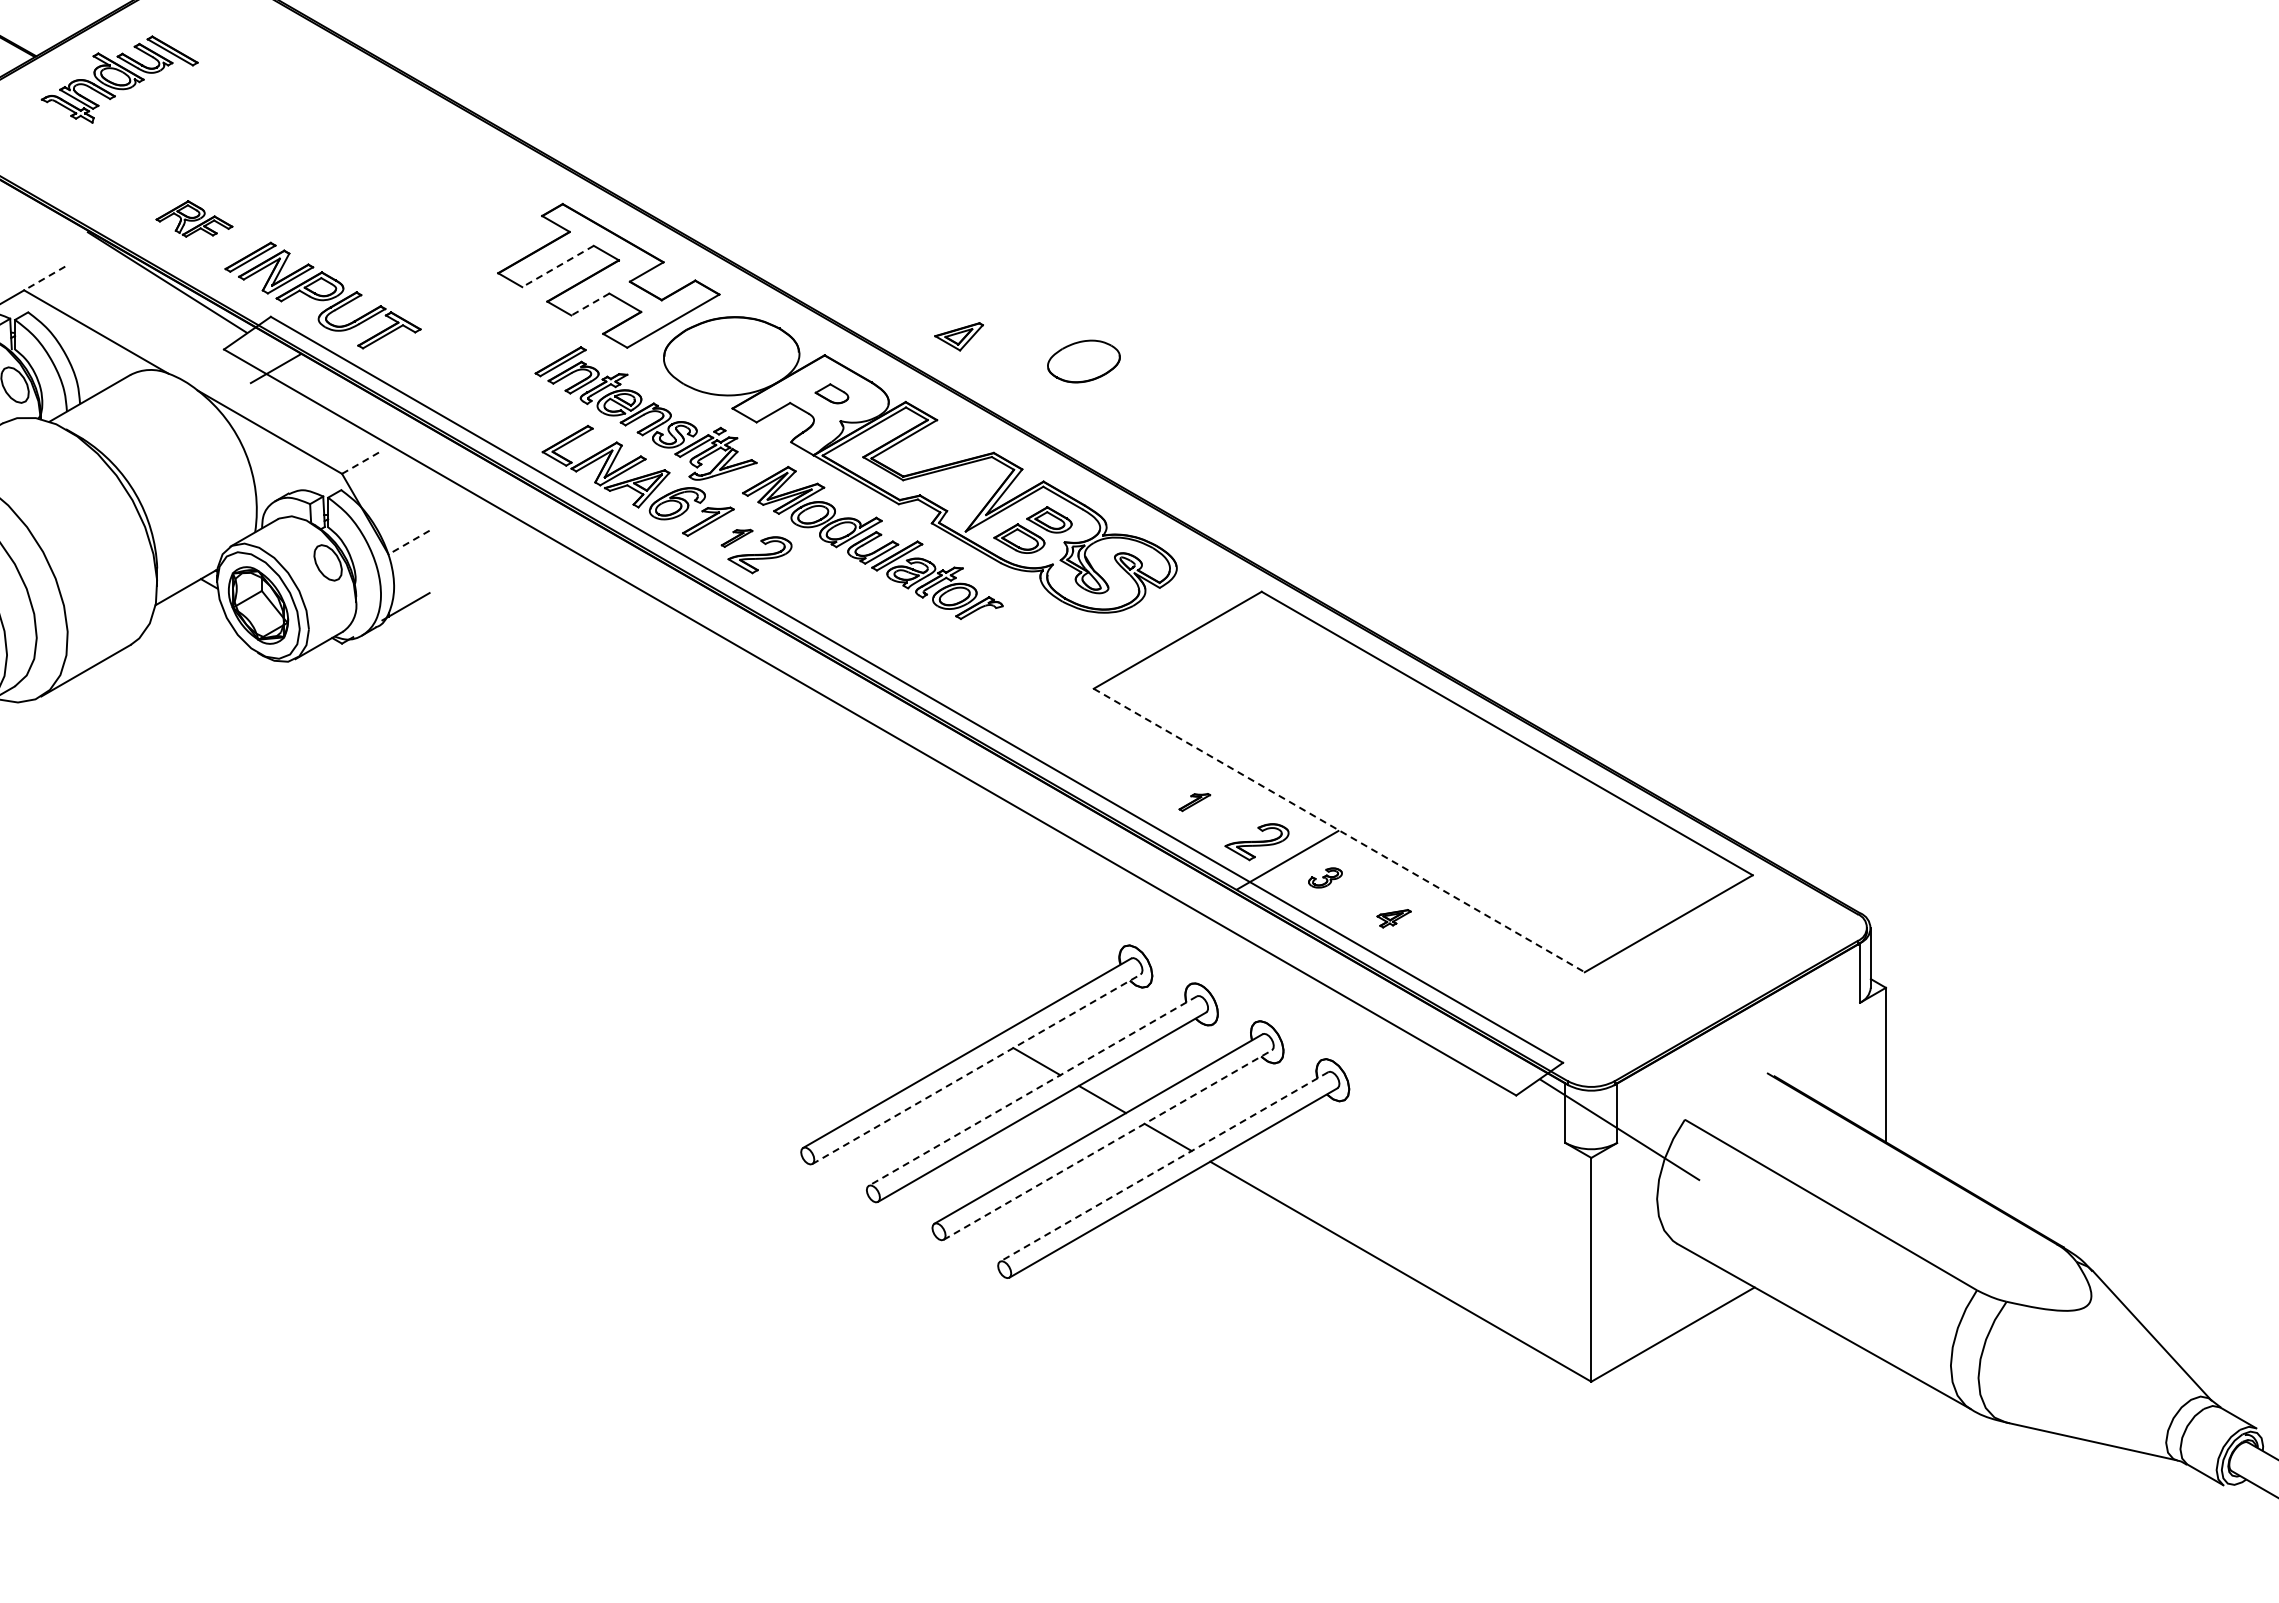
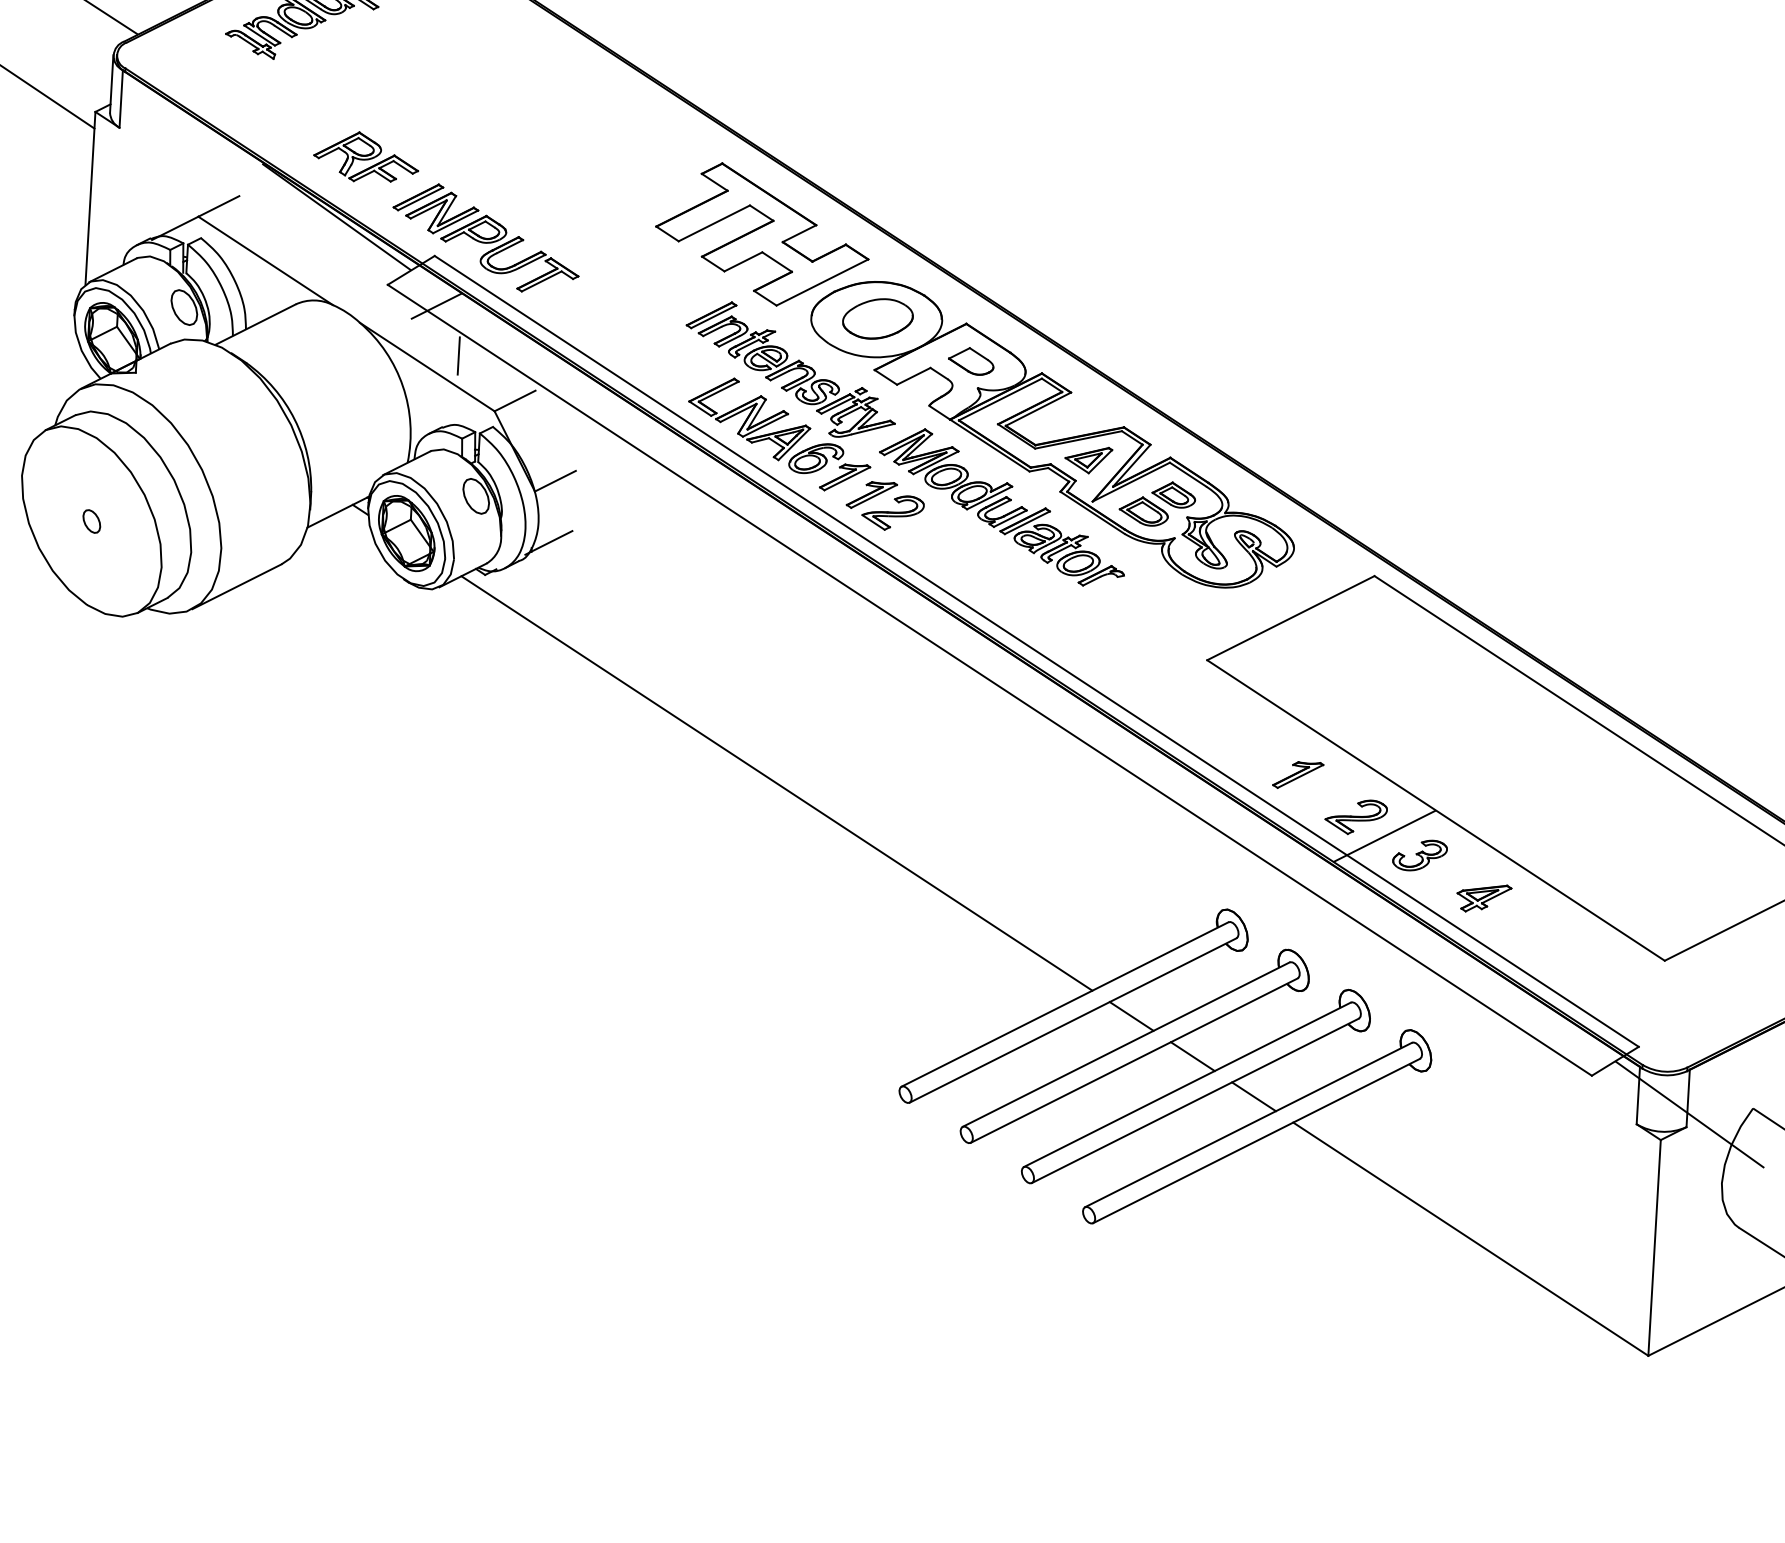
part: (194, 218) -> (366, 156), size x1.43
line: (557, 266) -> (713, 223), dashed -> solid
line: (44, 278) -> (218, 206), dashed -> solid
line: (590, 304) -> (743, 261), dashed -> solid
part: (958, 336) -> (1087, 459), moved
part: (1083, 361) -> (877, 318), moved
part: (831, 393) -> (970, 361), size x1.43
line: (301, 418) -> (458, 355), added
line: (362, 462) -> (514, 401), dashed -> solid
part: (736, 538) -> (871, 495), size x1.67
line: (409, 542) -> (555, 481), dashed -> solid
part: (1194, 802) -> (1298, 775), size x1.67
line: (1339, 830) -> (1436, 810), dashed -> solid
line: (655, 841) -> (776, 783), added
part: (1325, 877) -> (1420, 855), size x1.67
part: (1393, 918) -> (1483, 898), size x1.67
line: (976, 1069) -> (1073, 1020), dashed -> solid
line: (1032, 1091) -> (1125, 1045), dashed -> solid
line: (1107, 1145) -> (1195, 1101), dashed -> solid
line: (1163, 1167) -> (1247, 1125), dashed -> solid

